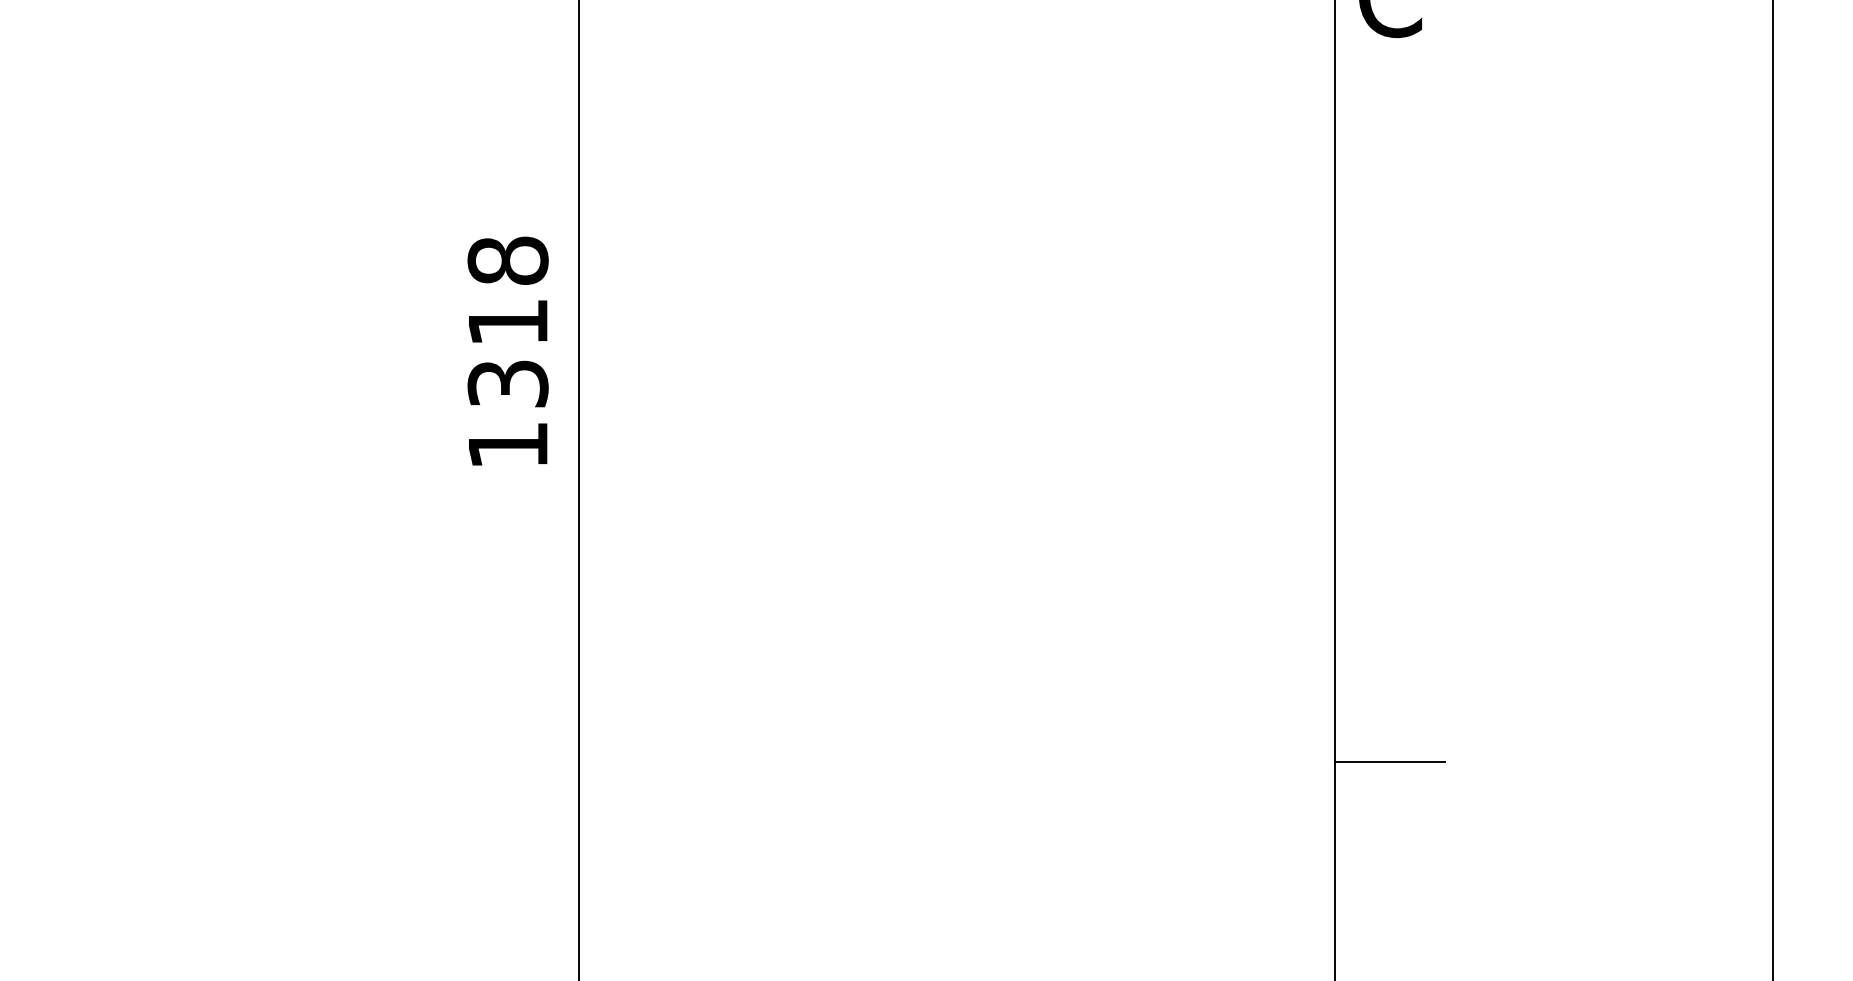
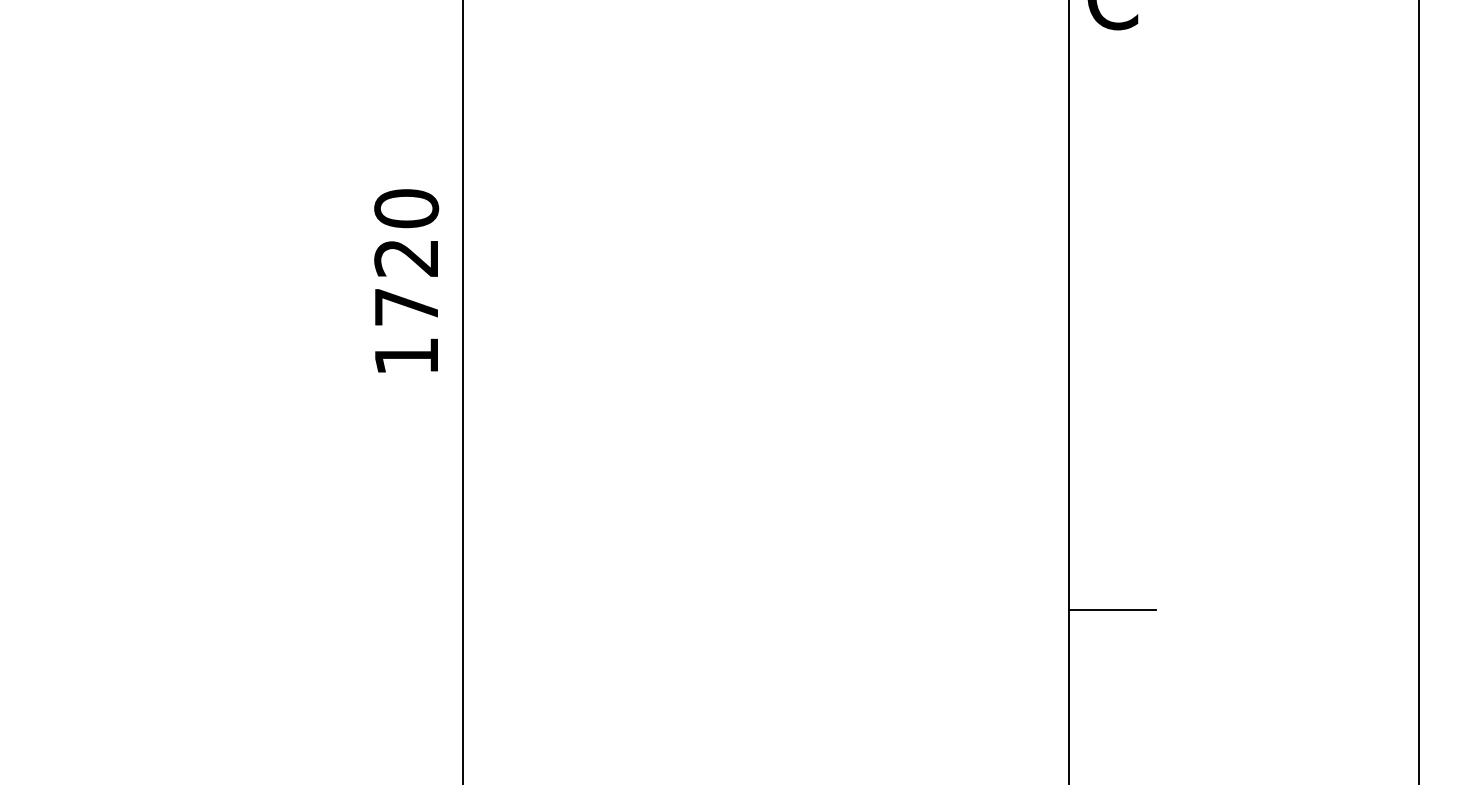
text: (507, 321) -> (406, 257), 1318 -> 1720

